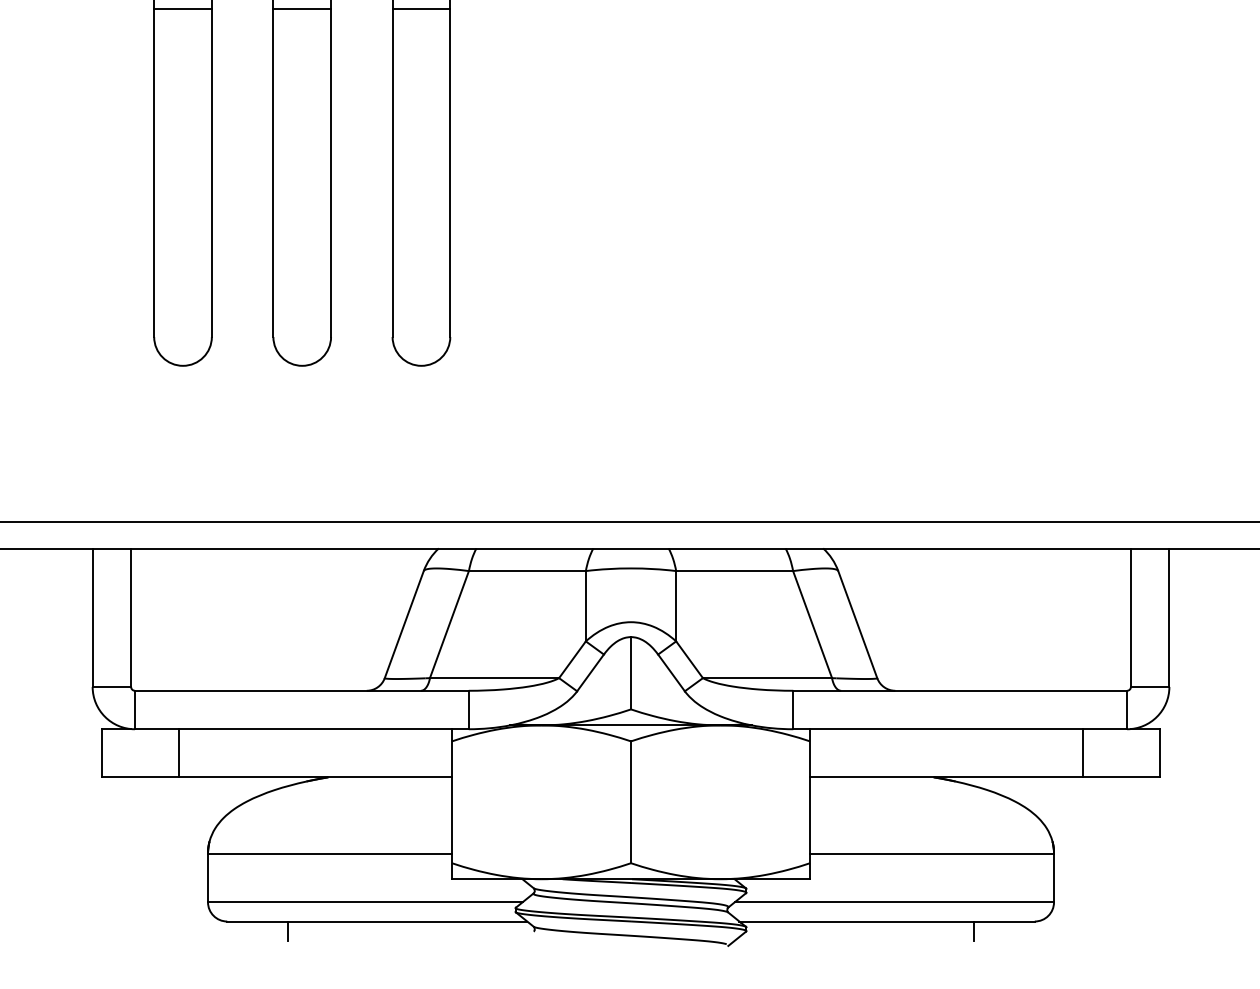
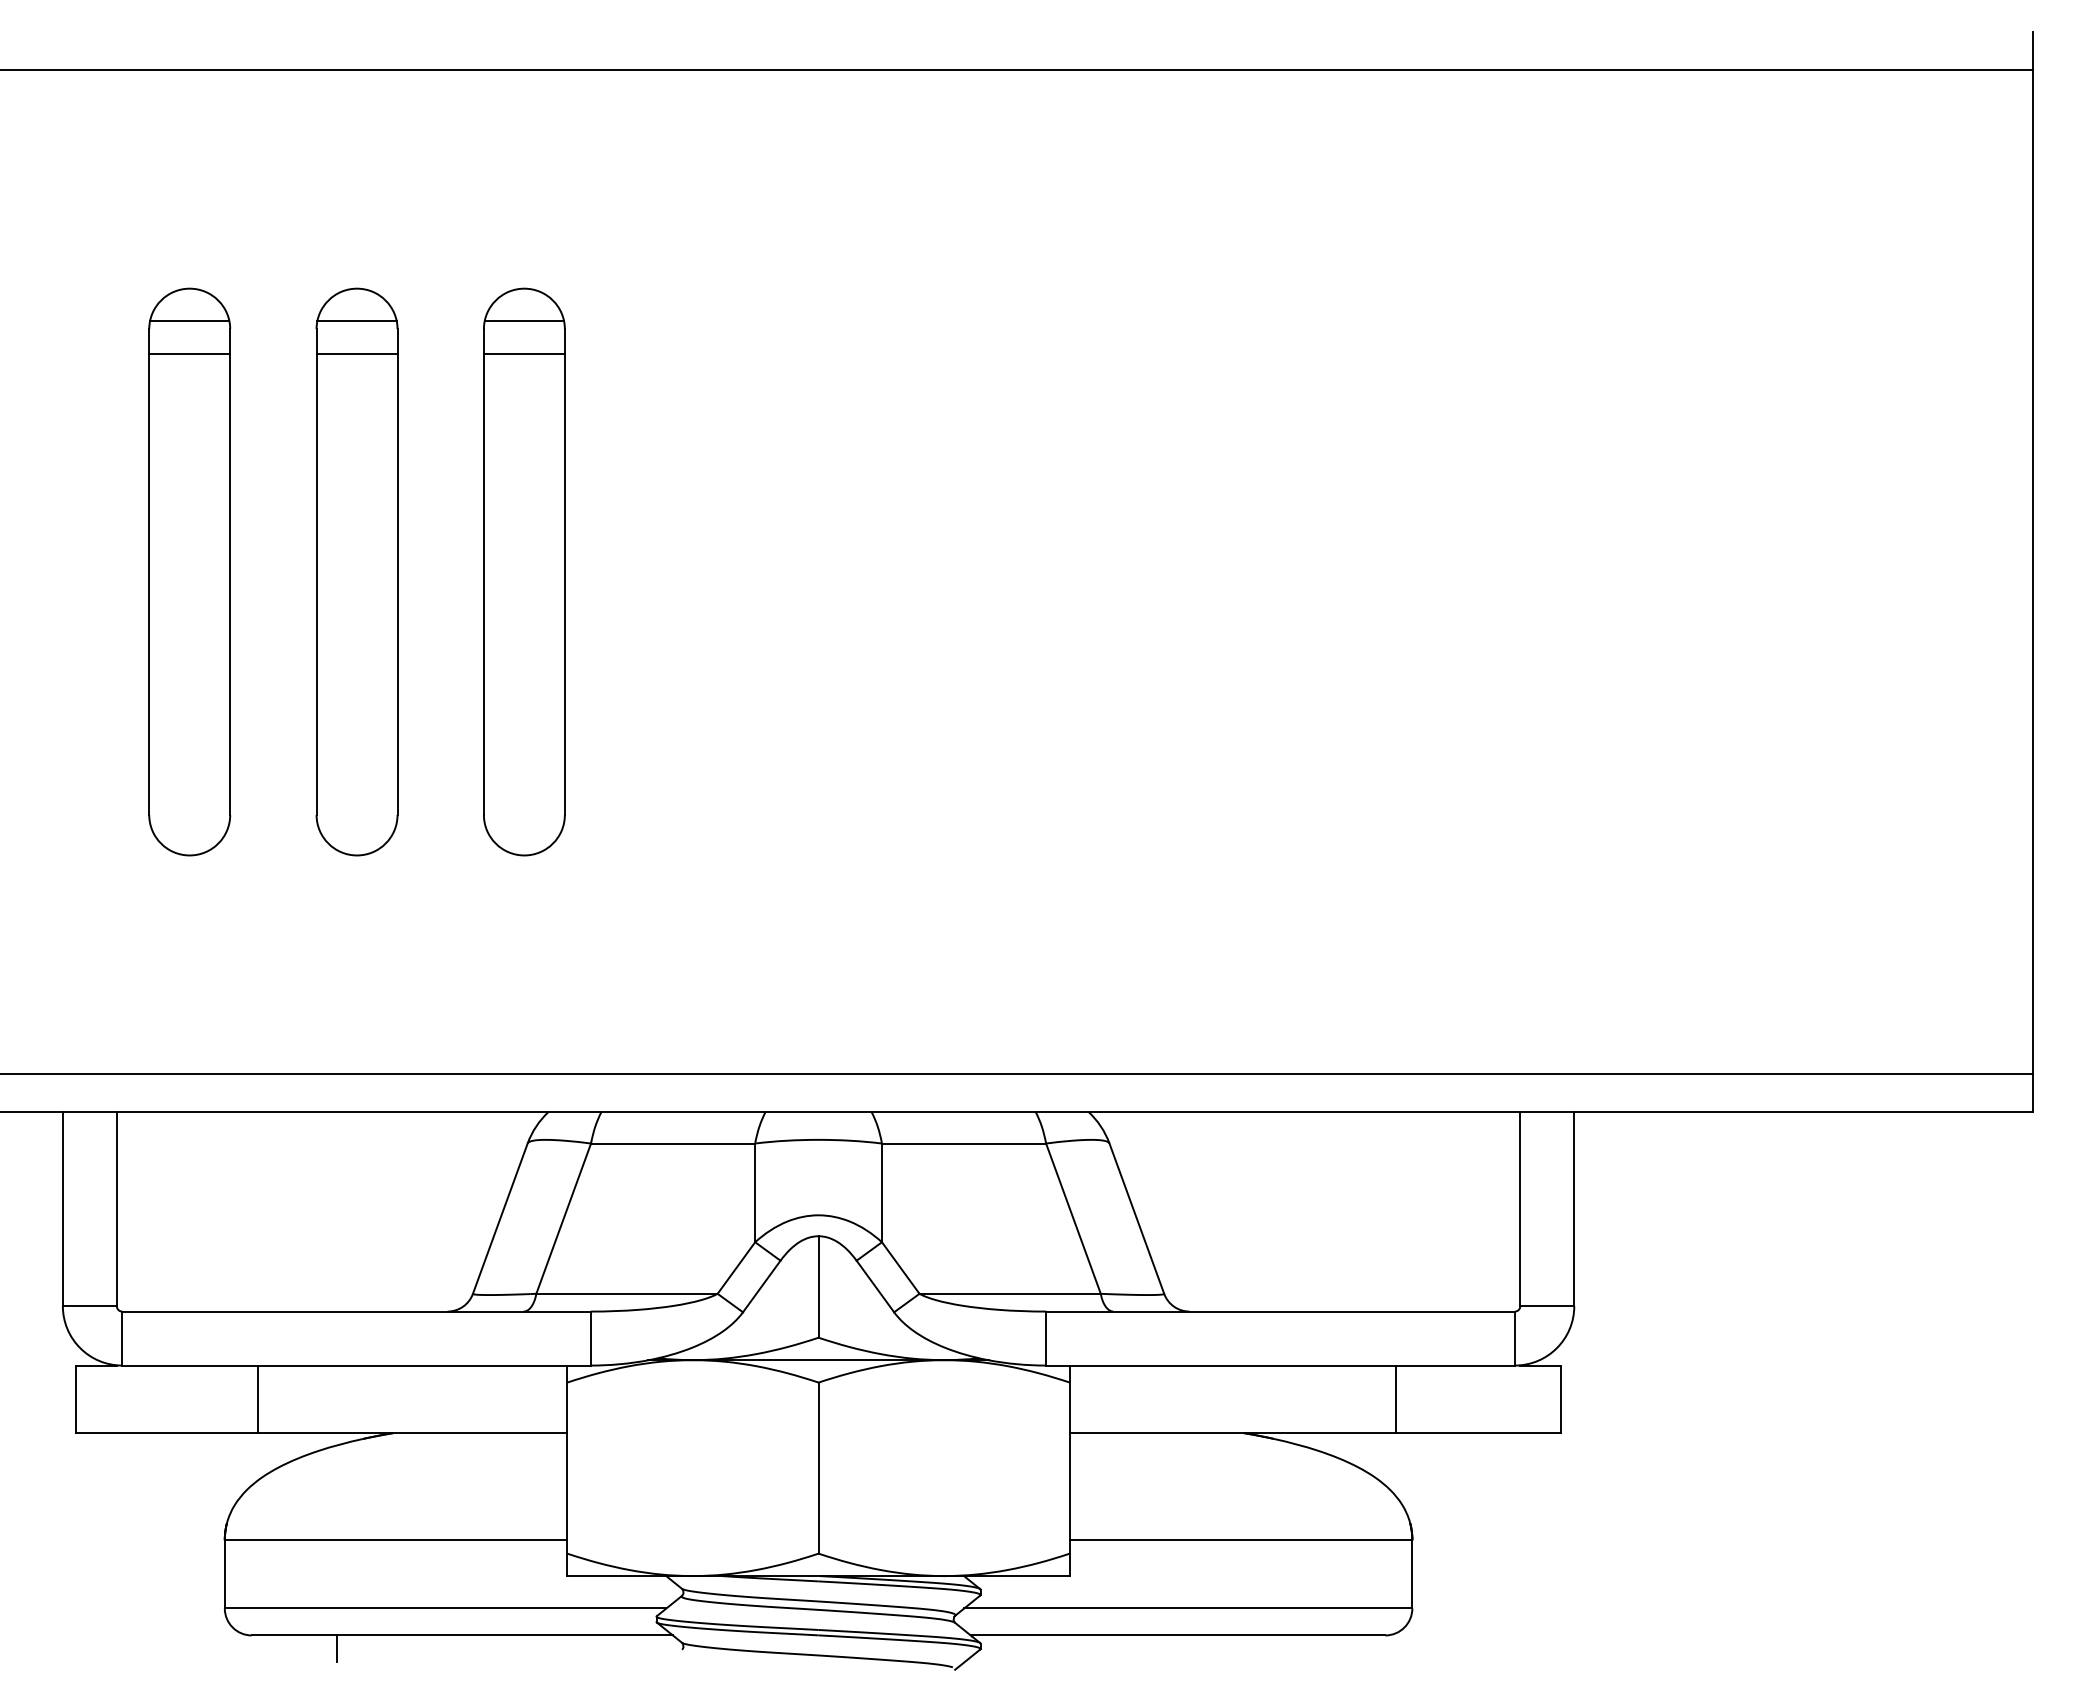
line: (179, 753) -> (258, 1399), moved
line: (1082, 753) -> (1395, 1399), moved
line: (973, 930) -> (1299, 1648), removed

